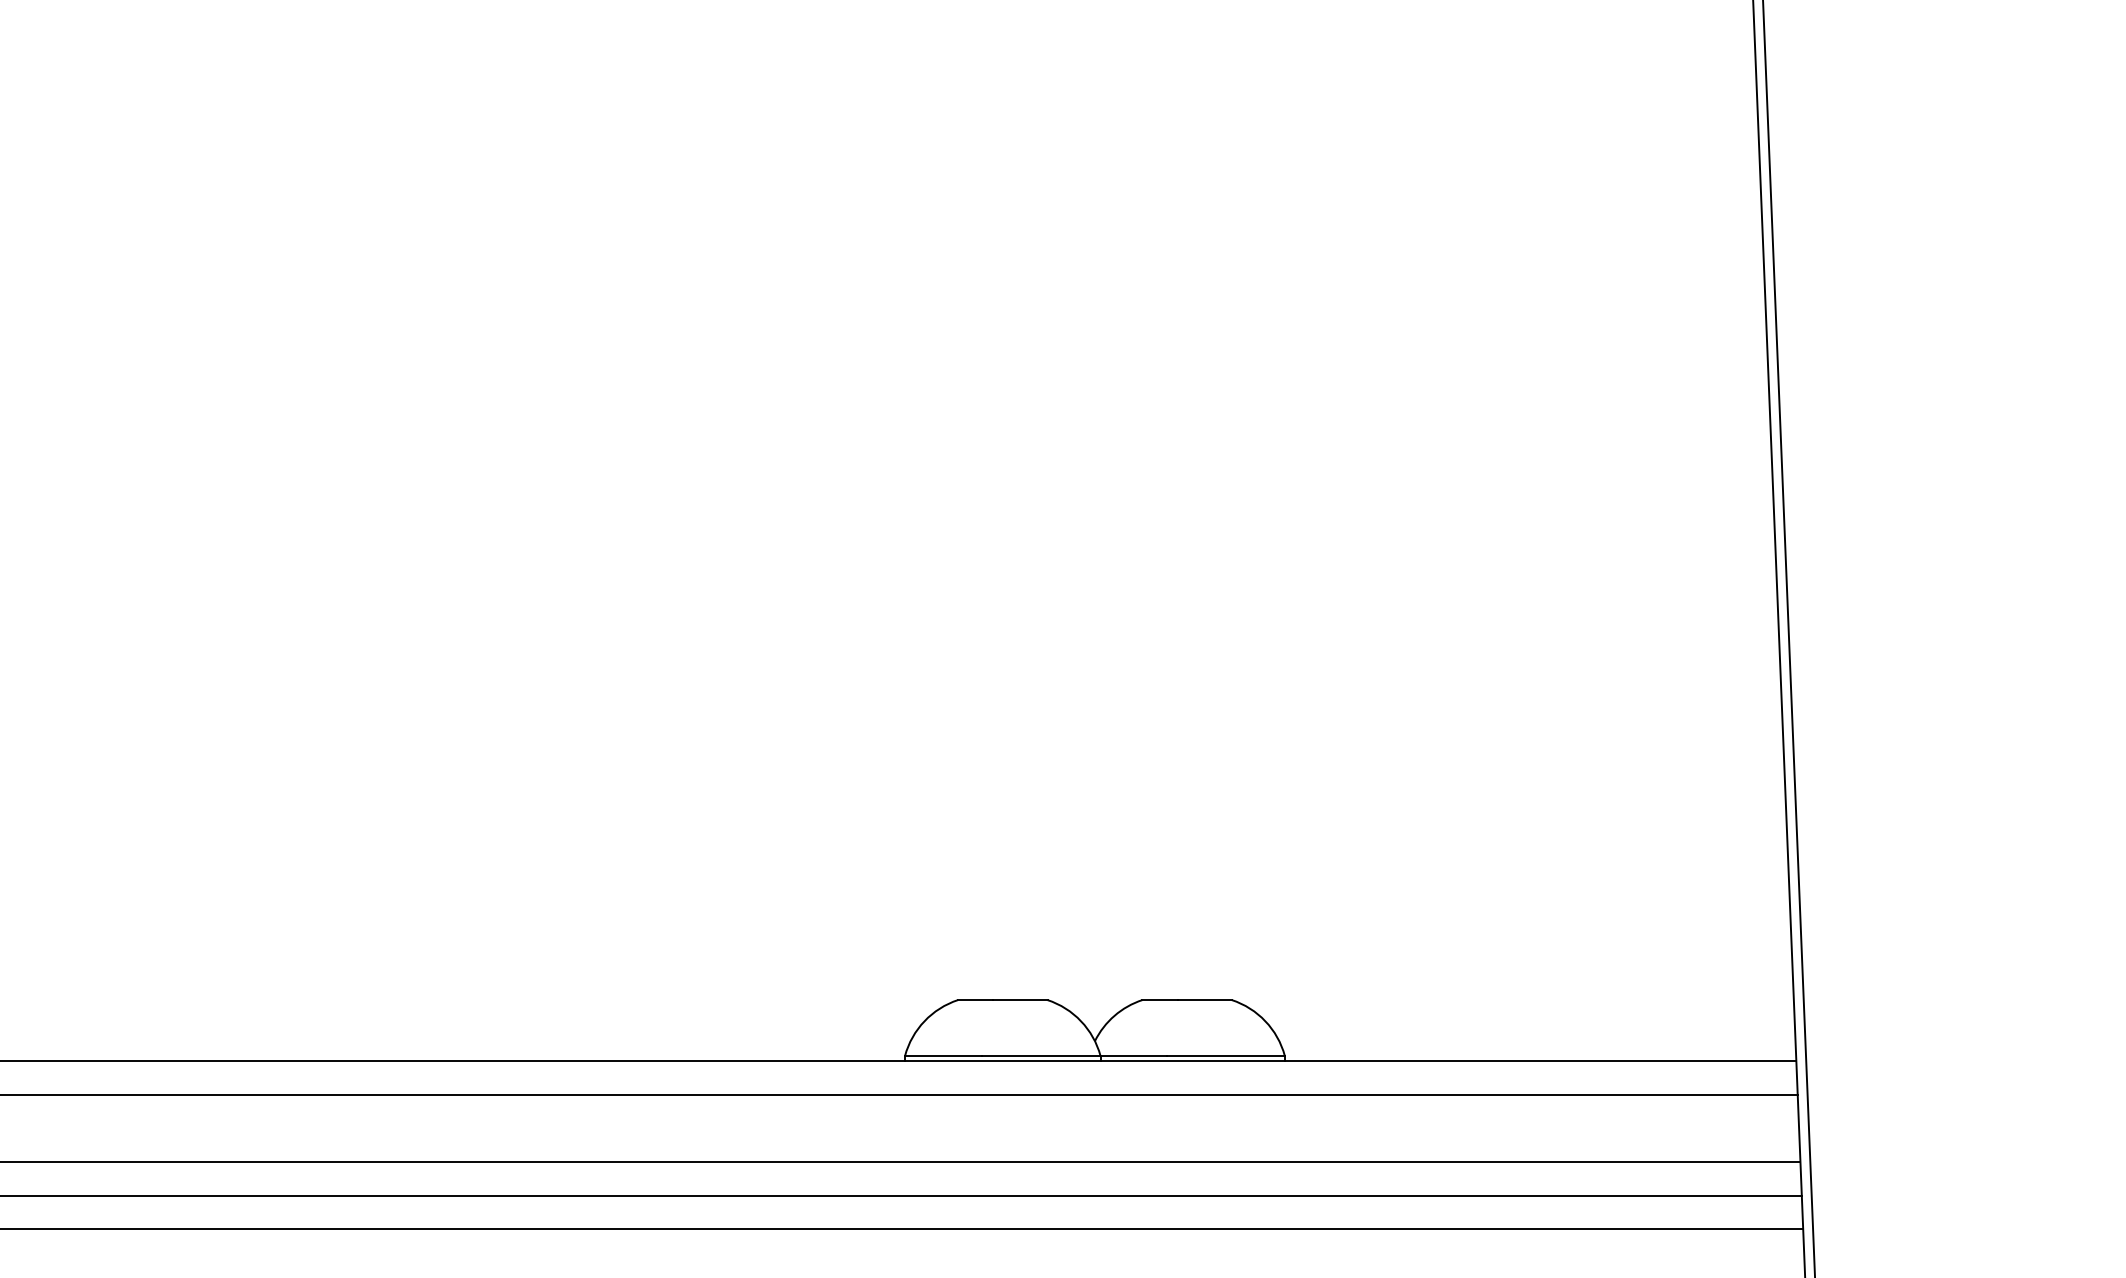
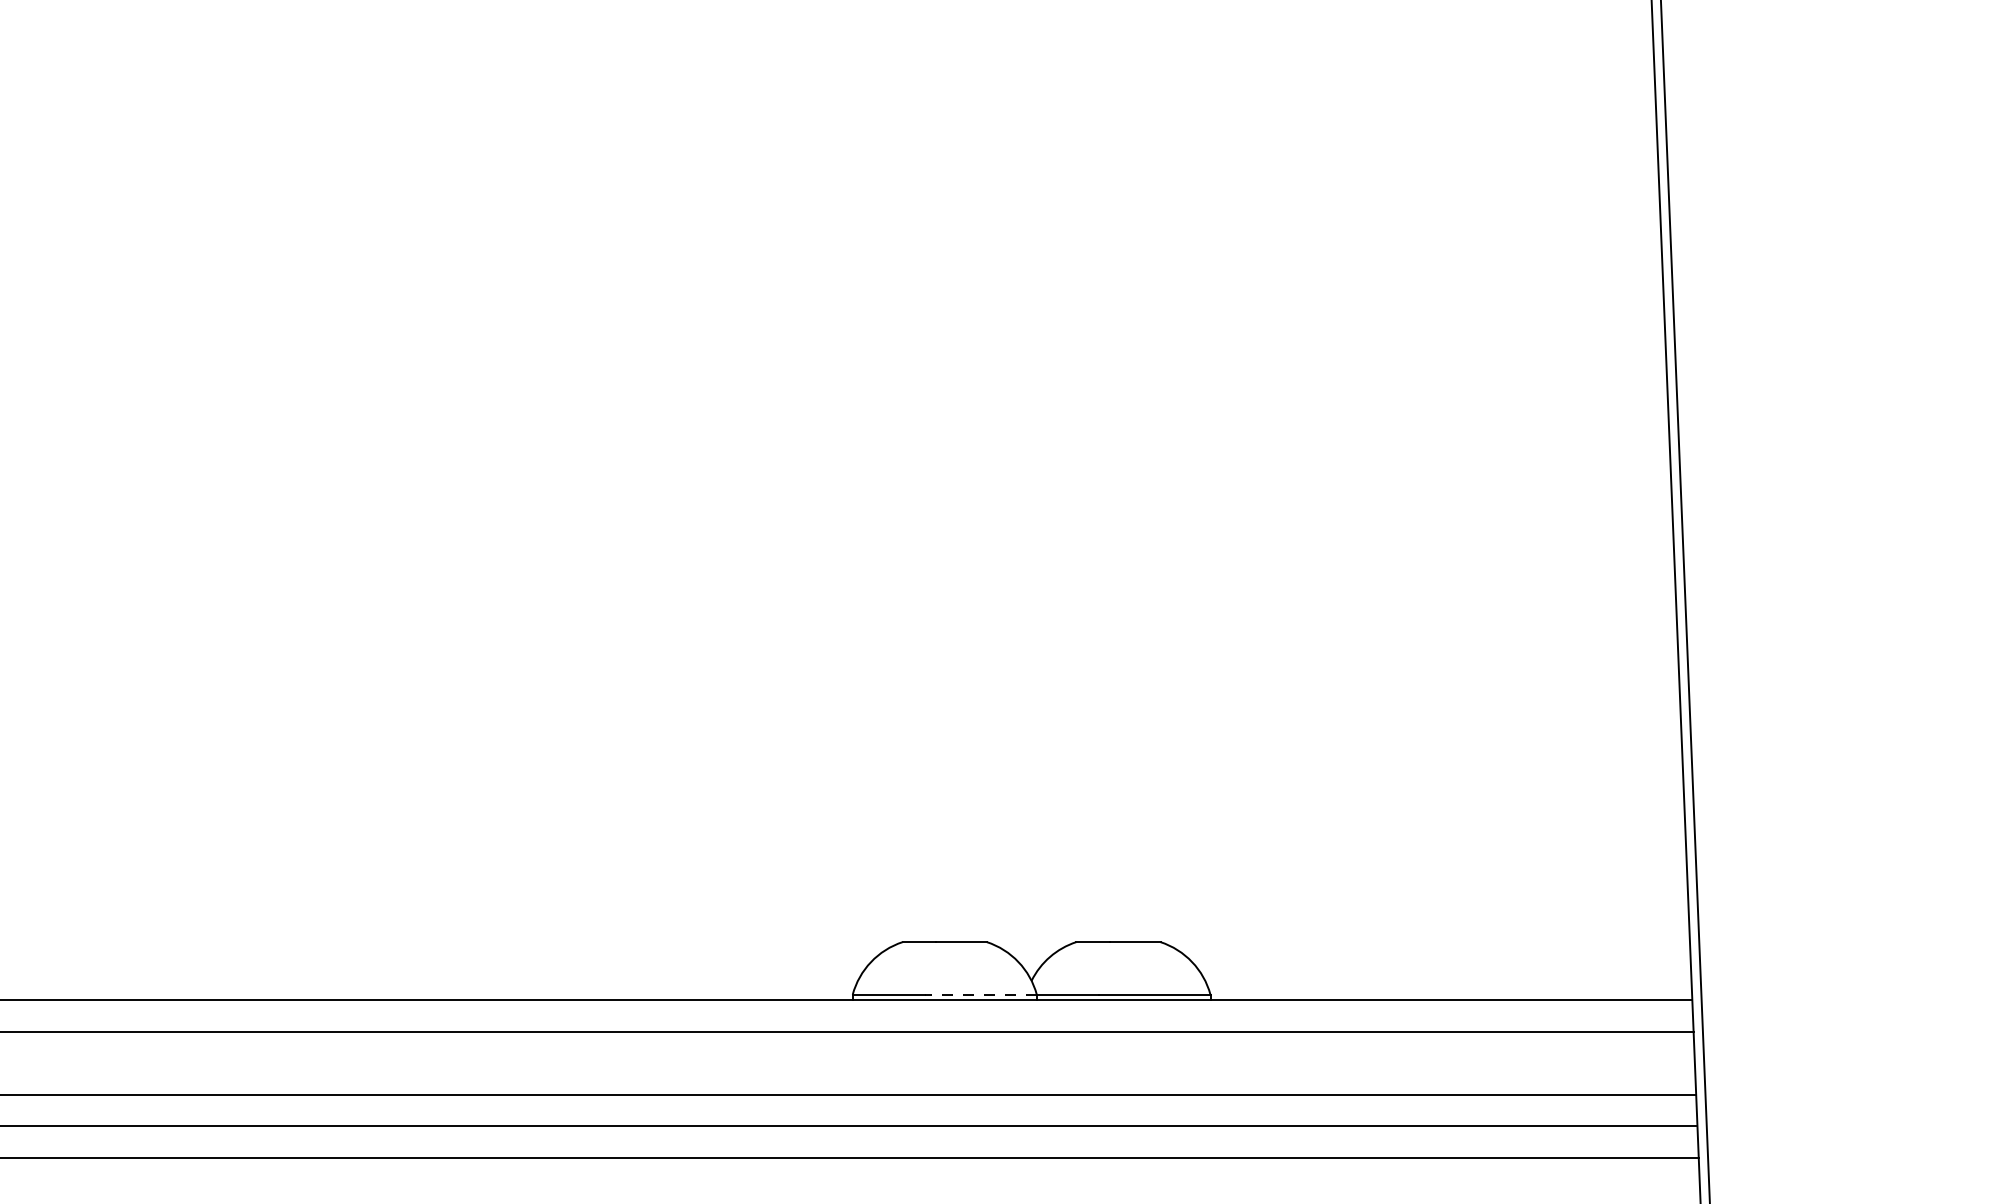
line: (1041, 1055) -> (981, 994), solid -> dashed

